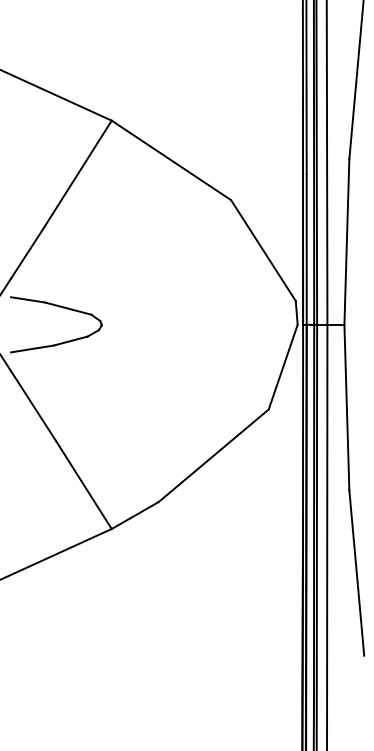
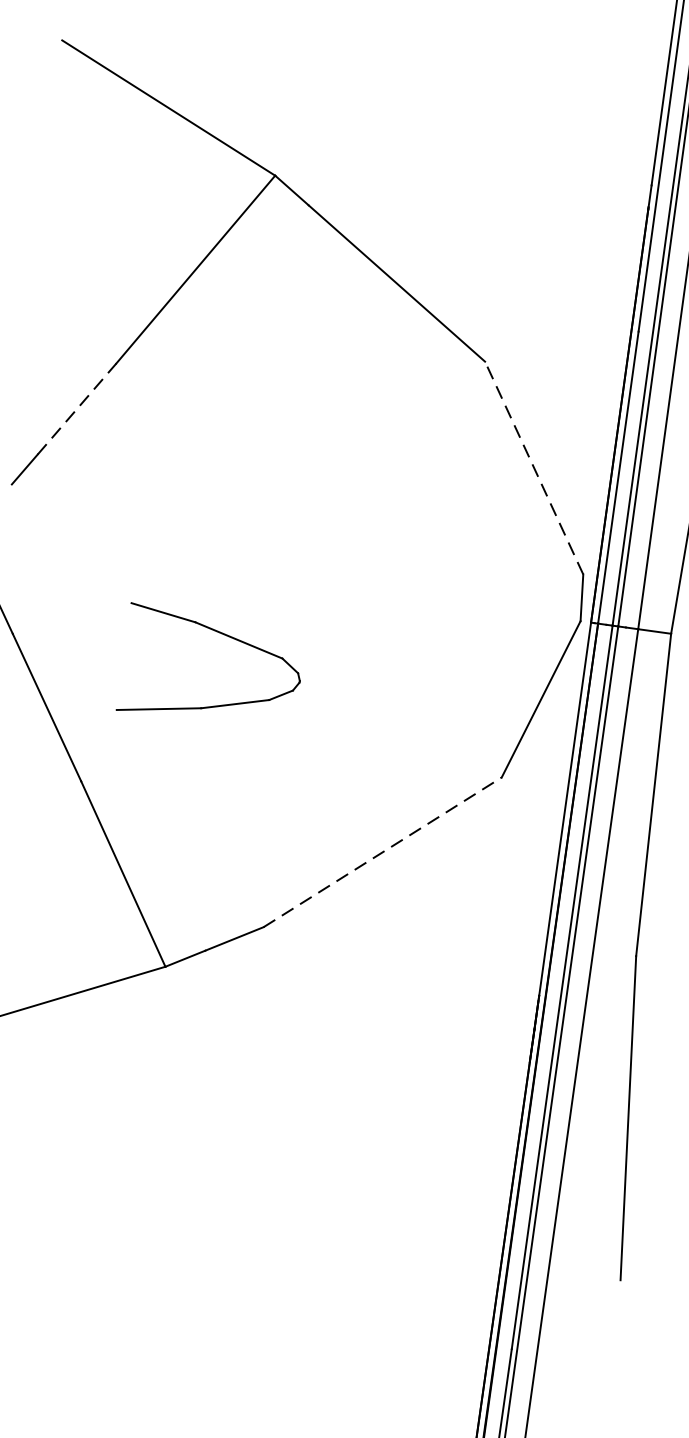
line: (263, 250) -> (534, 467), solid -> dashed
line: (27, 252) -> (76, 408), solid -> dashed
part: (59, 307) -> (222, 636), moved
line: (213, 455) -> (382, 851), solid -> dashed

